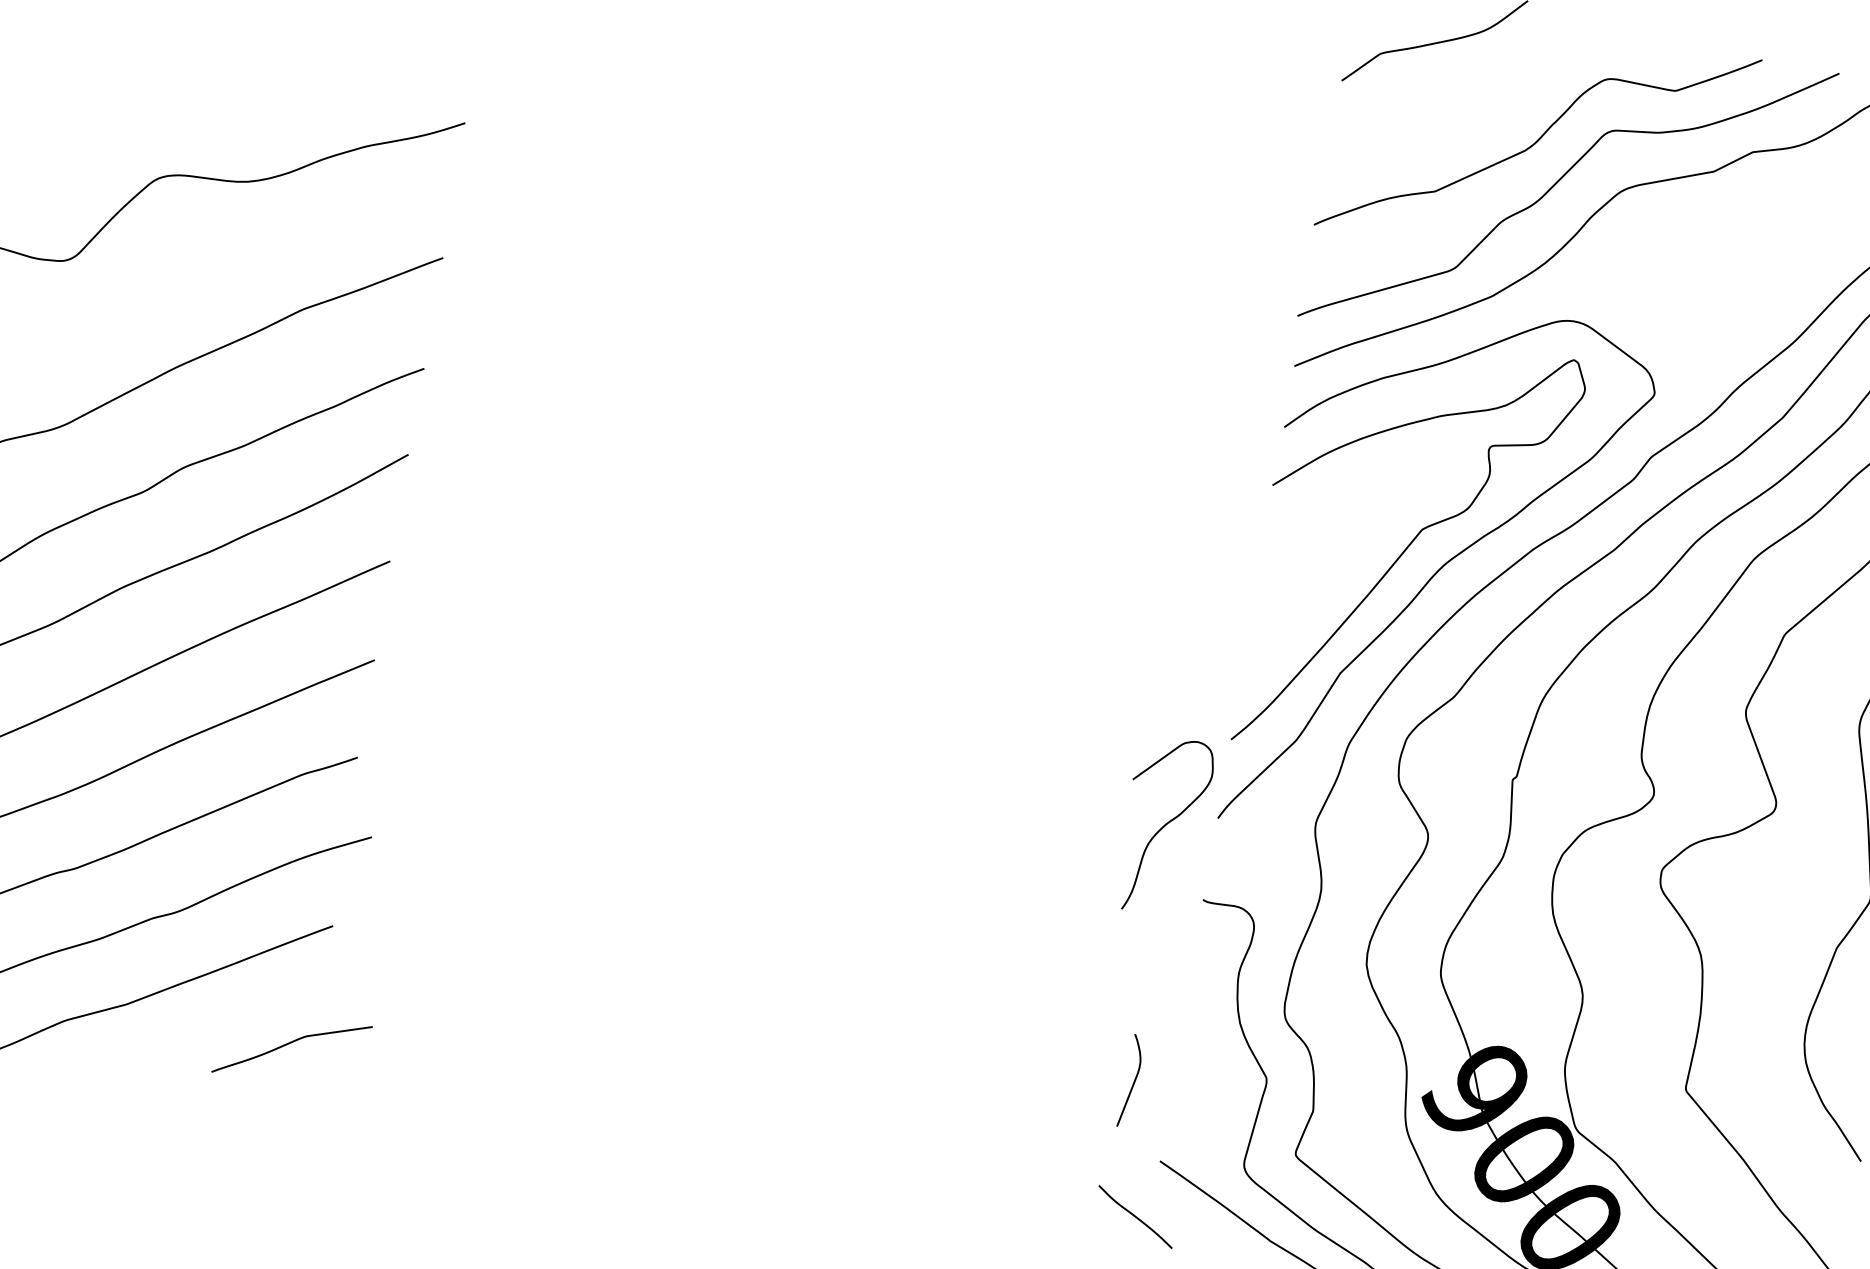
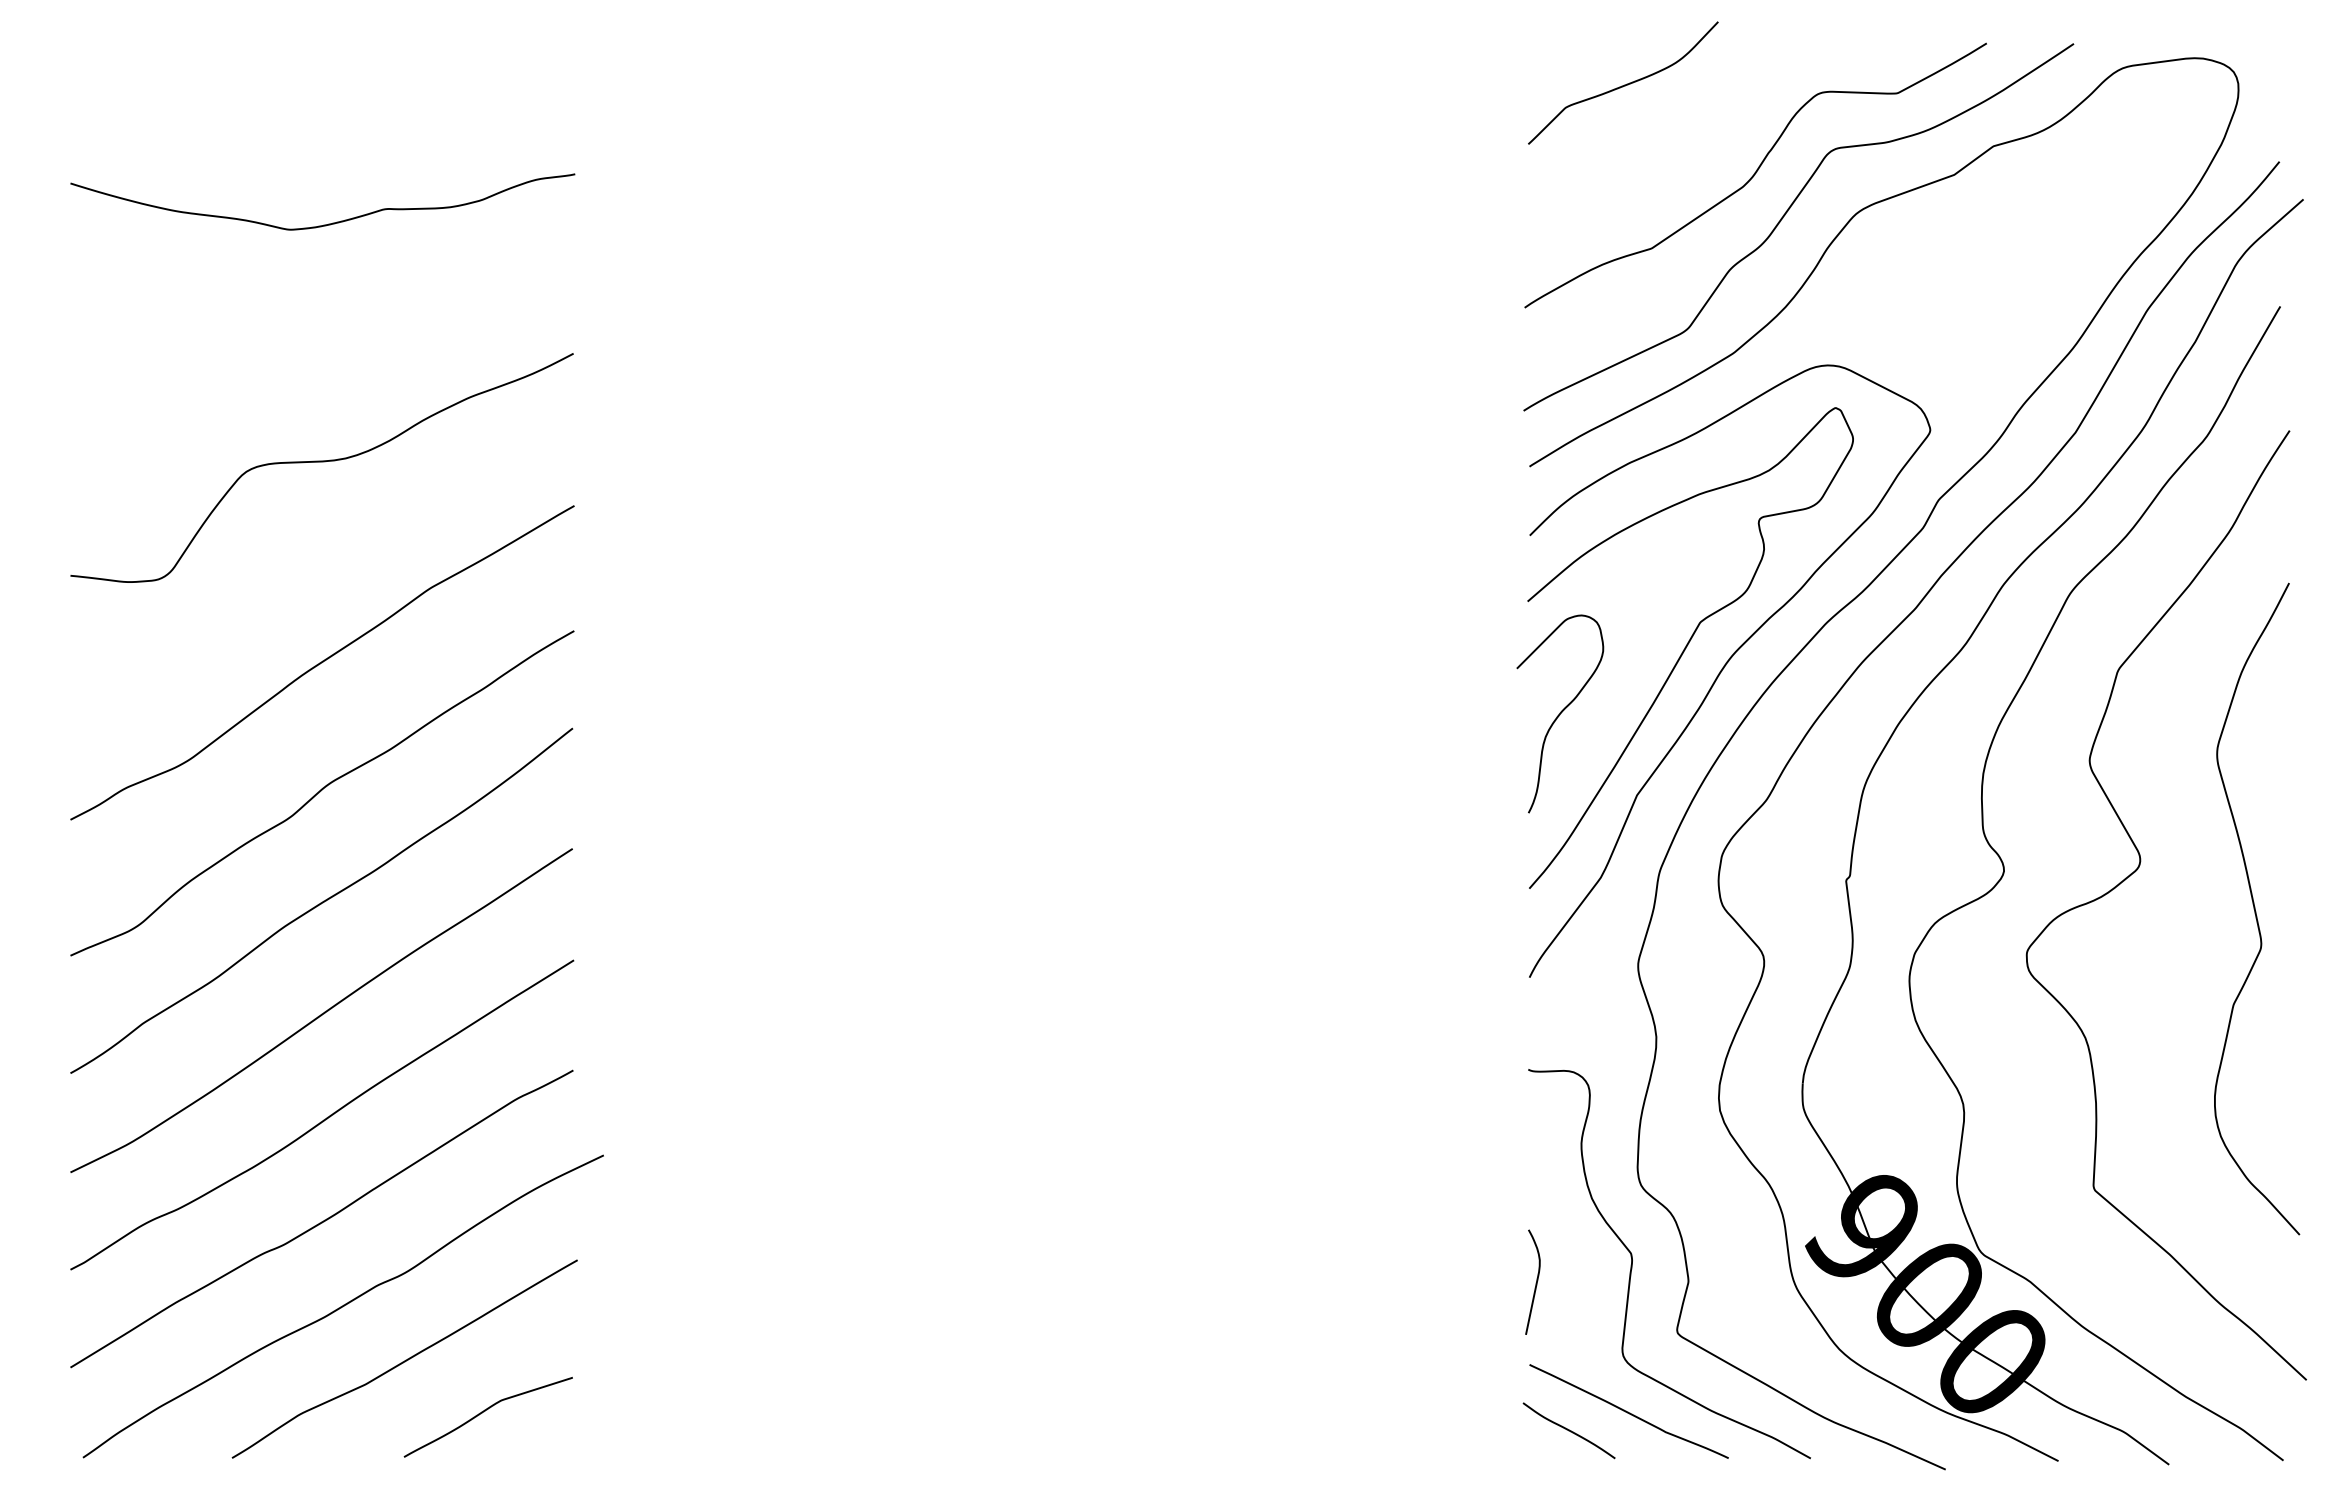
curve: (1164, 825) -> (1560, 713), moved
curve: (290, 1043) -> (485, 1411), moved
curve: (1133, 1082) -> (1535, 1283), moved
curve: (1135, 1216) -> (1568, 1430), moved

